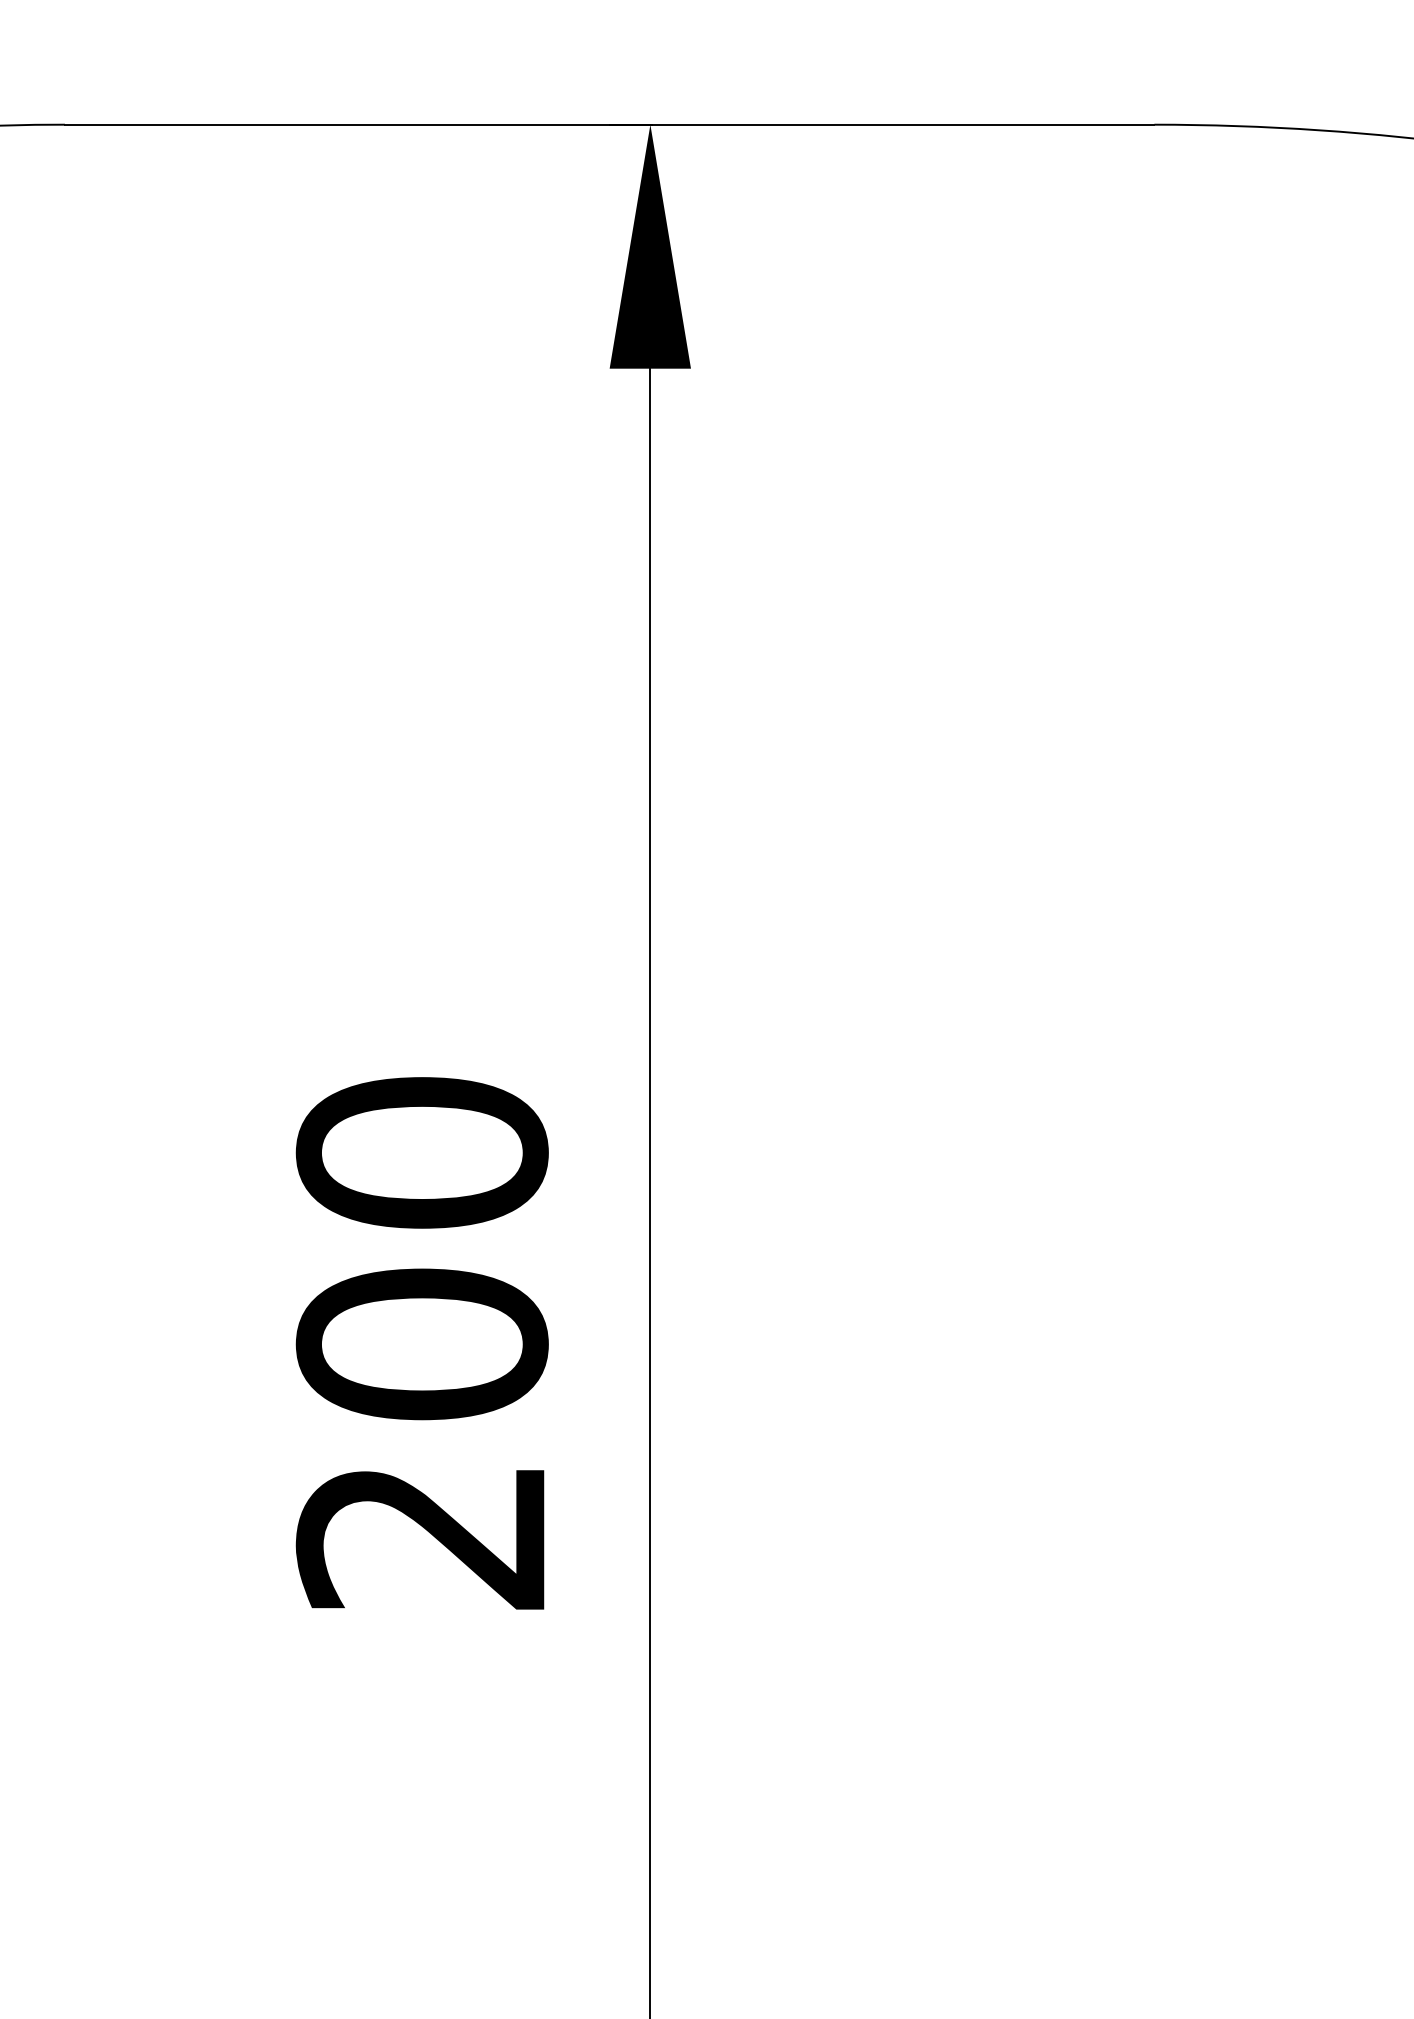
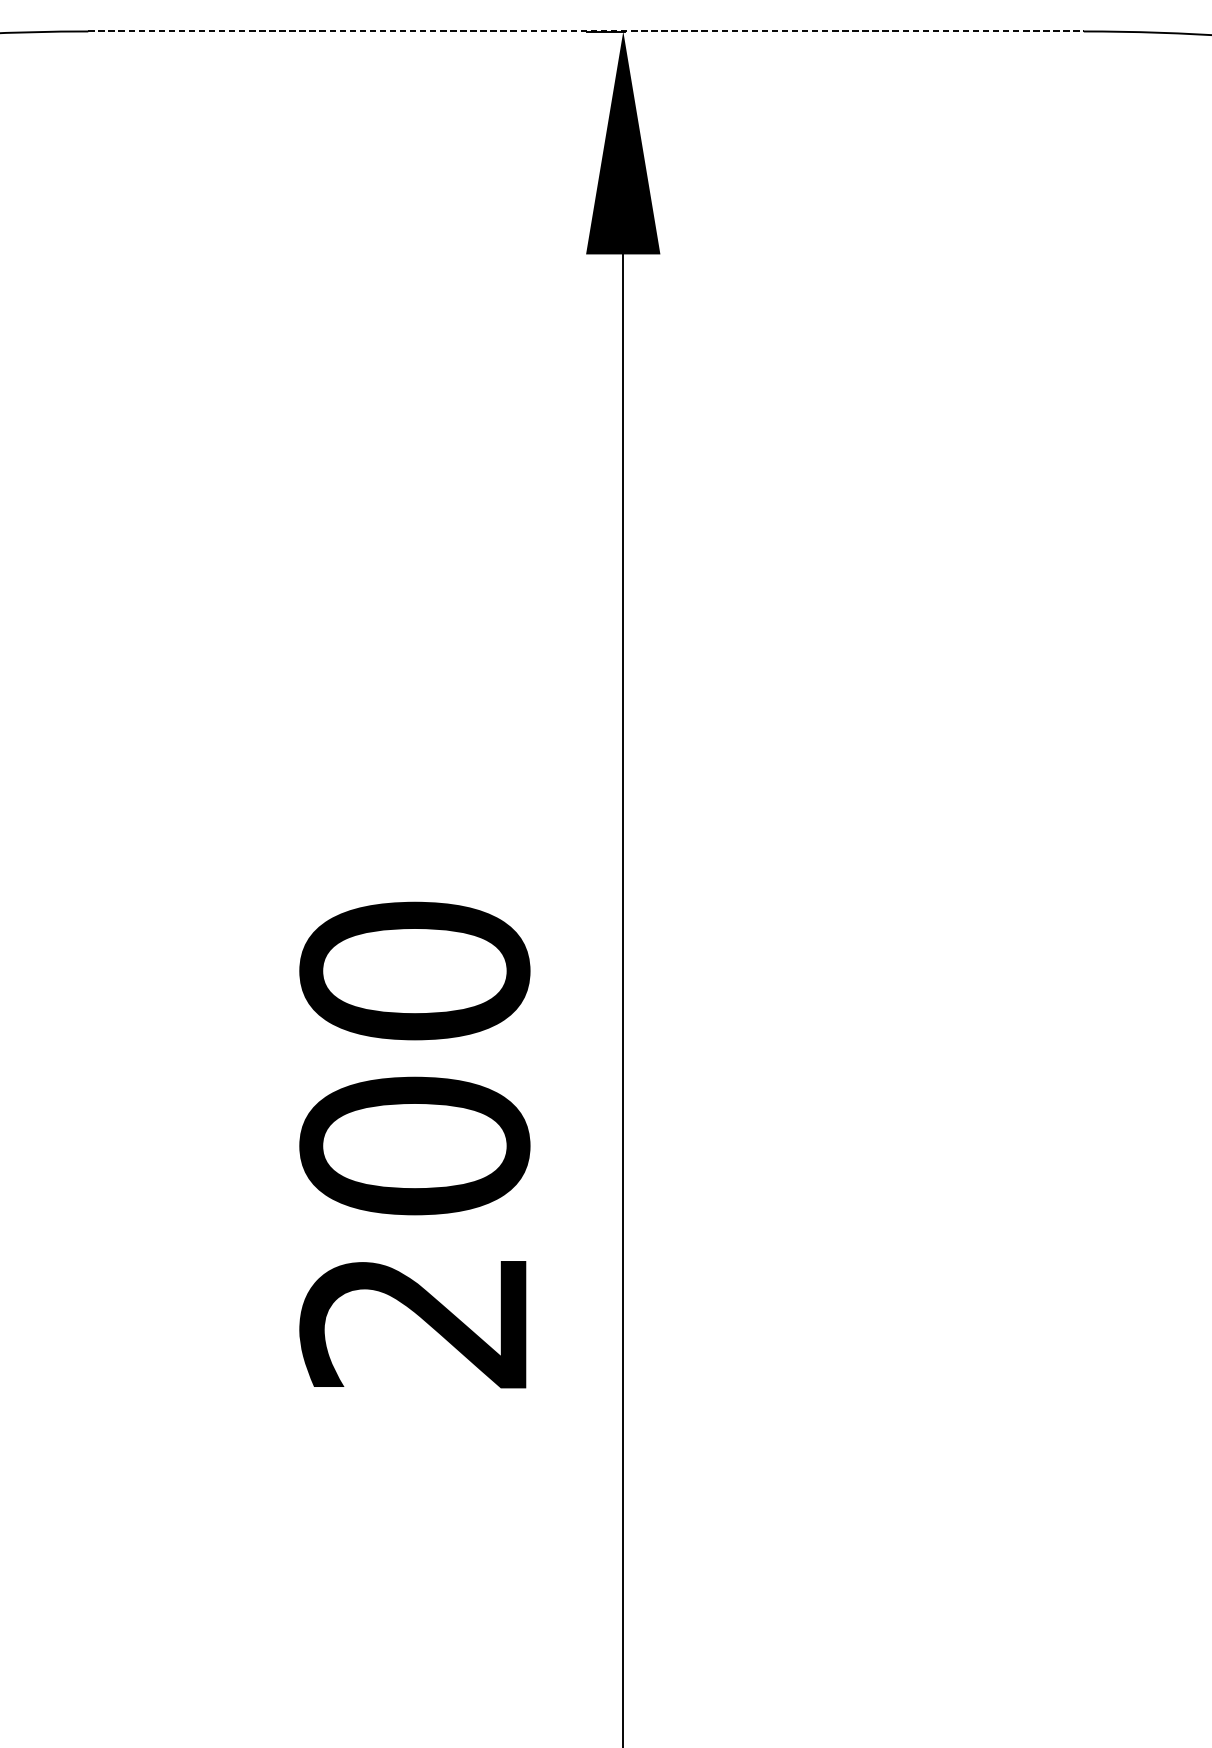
line: (609, 124) -> (585, 31), solid -> dashed

